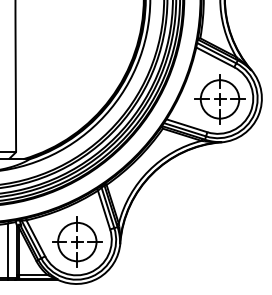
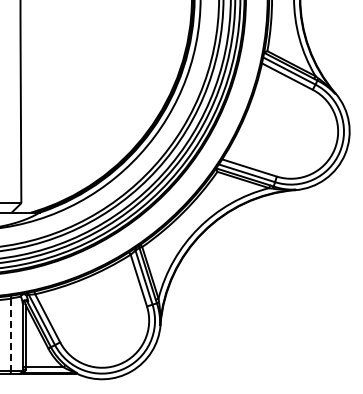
part: (219, 99) -> (293, 132), removed
part: (76, 241) -> (102, 322), removed
line: (8, 250) -> (11, 334), solid -> dashed

